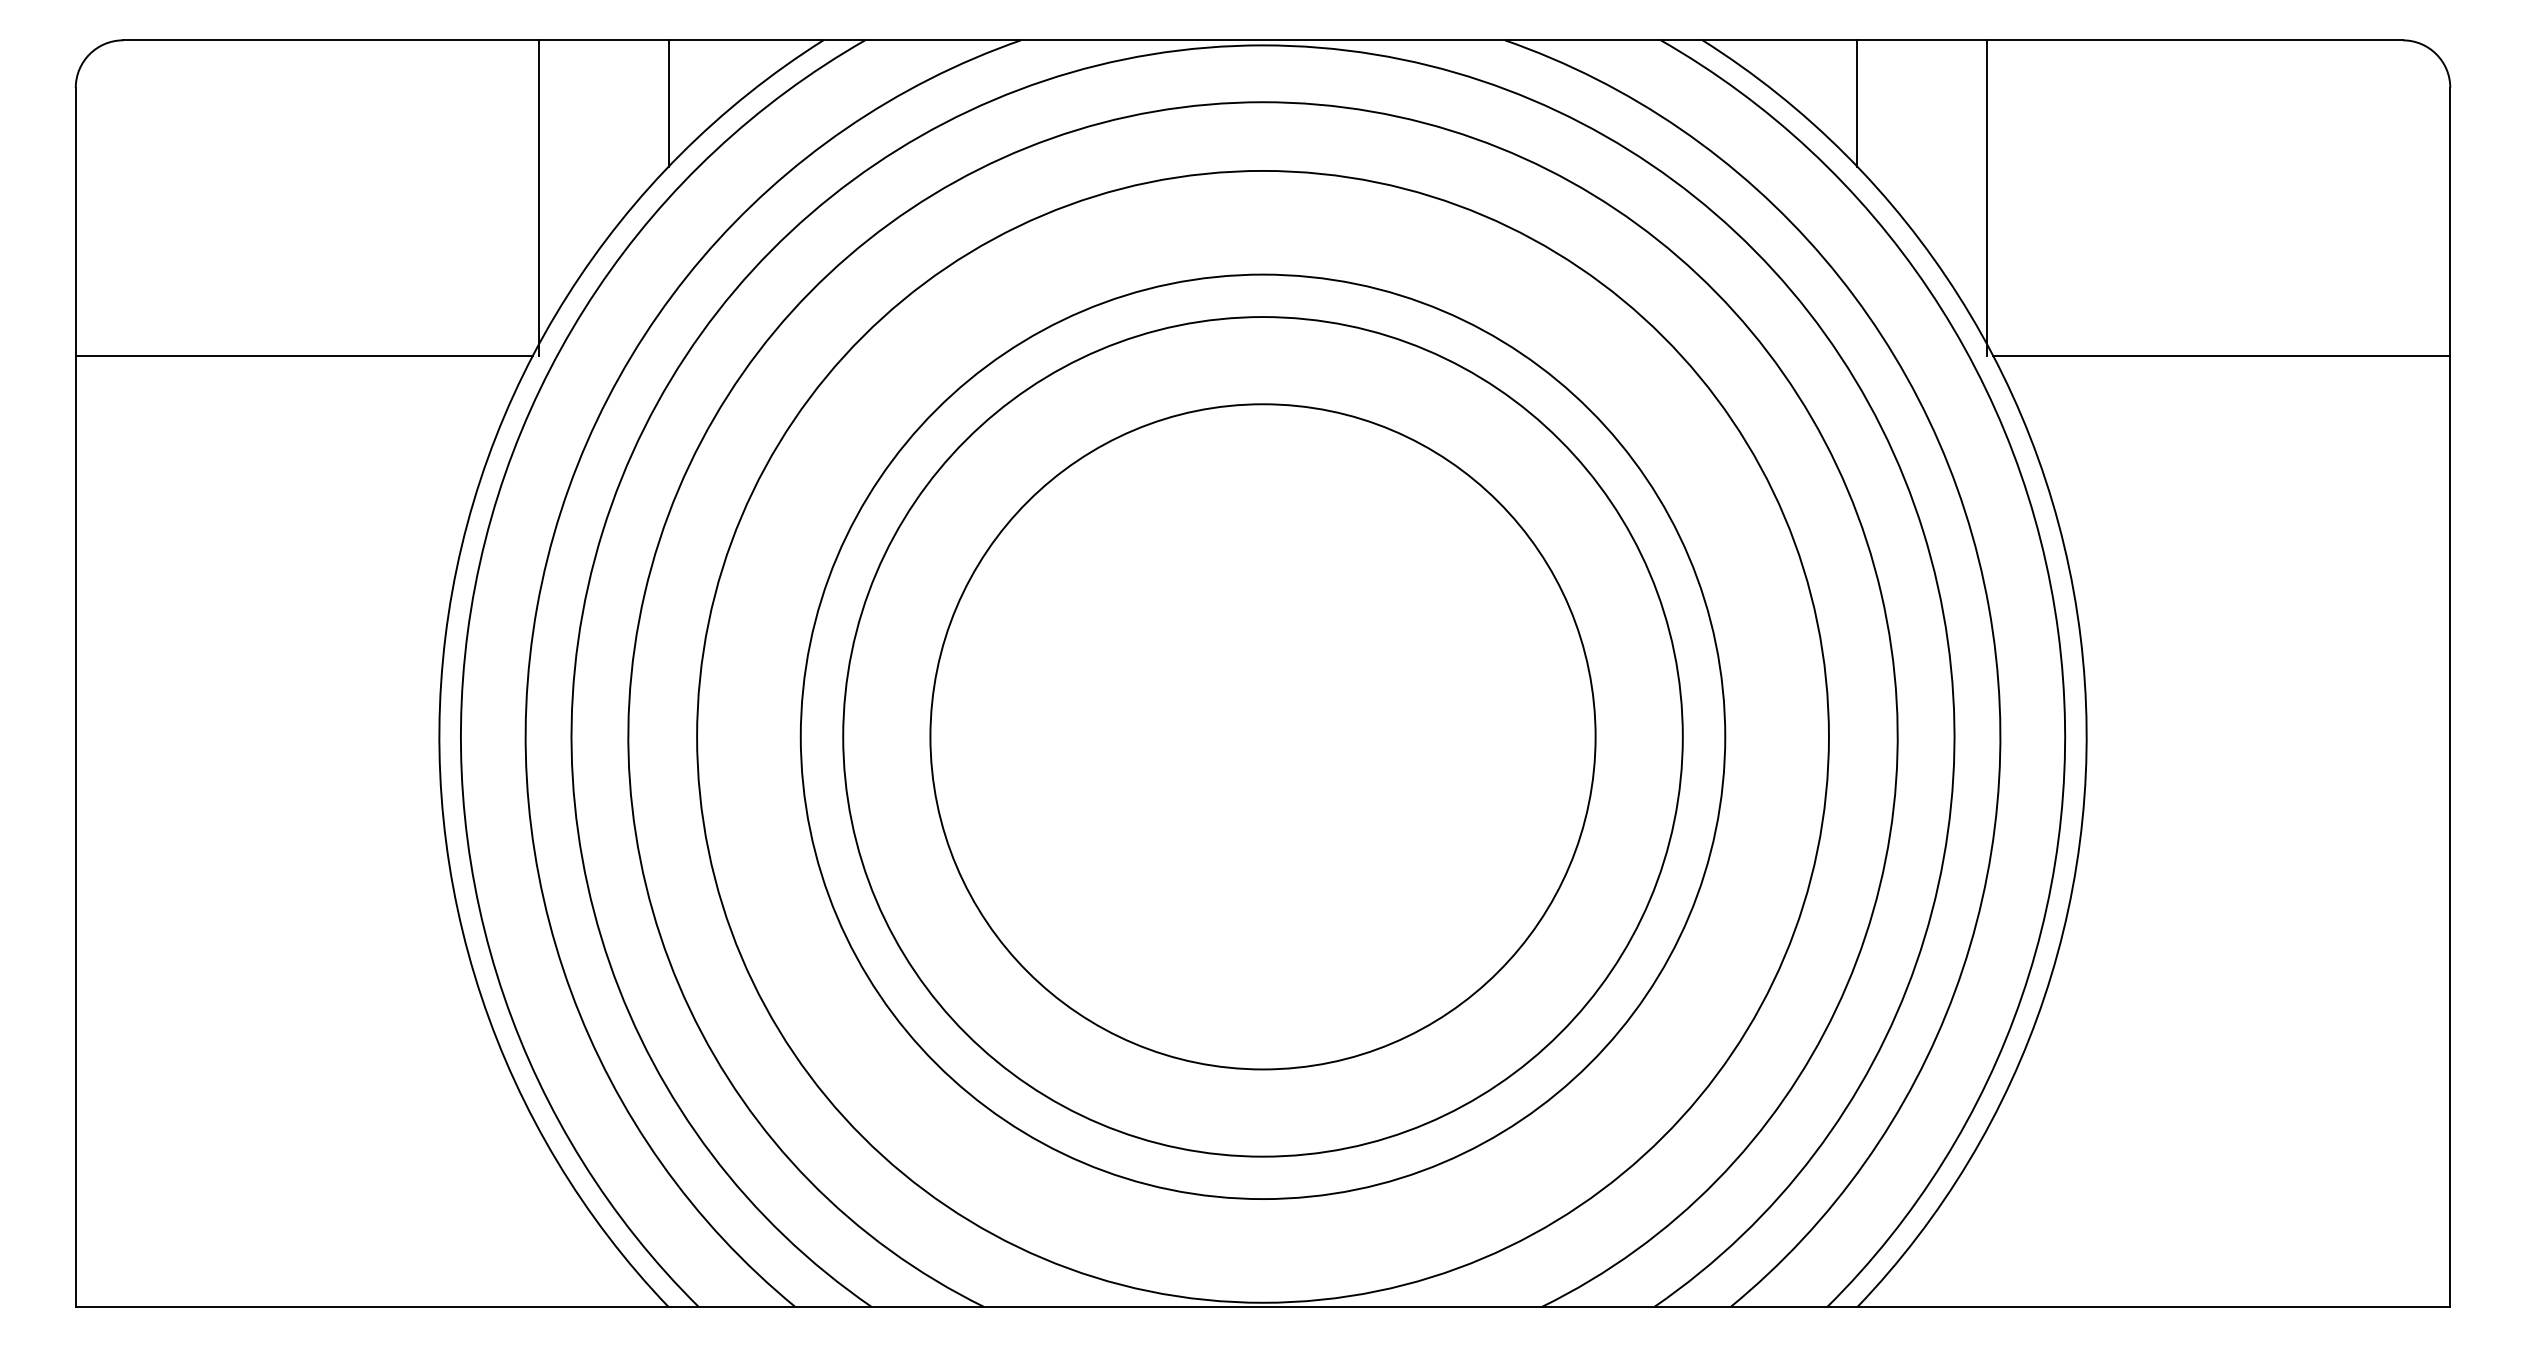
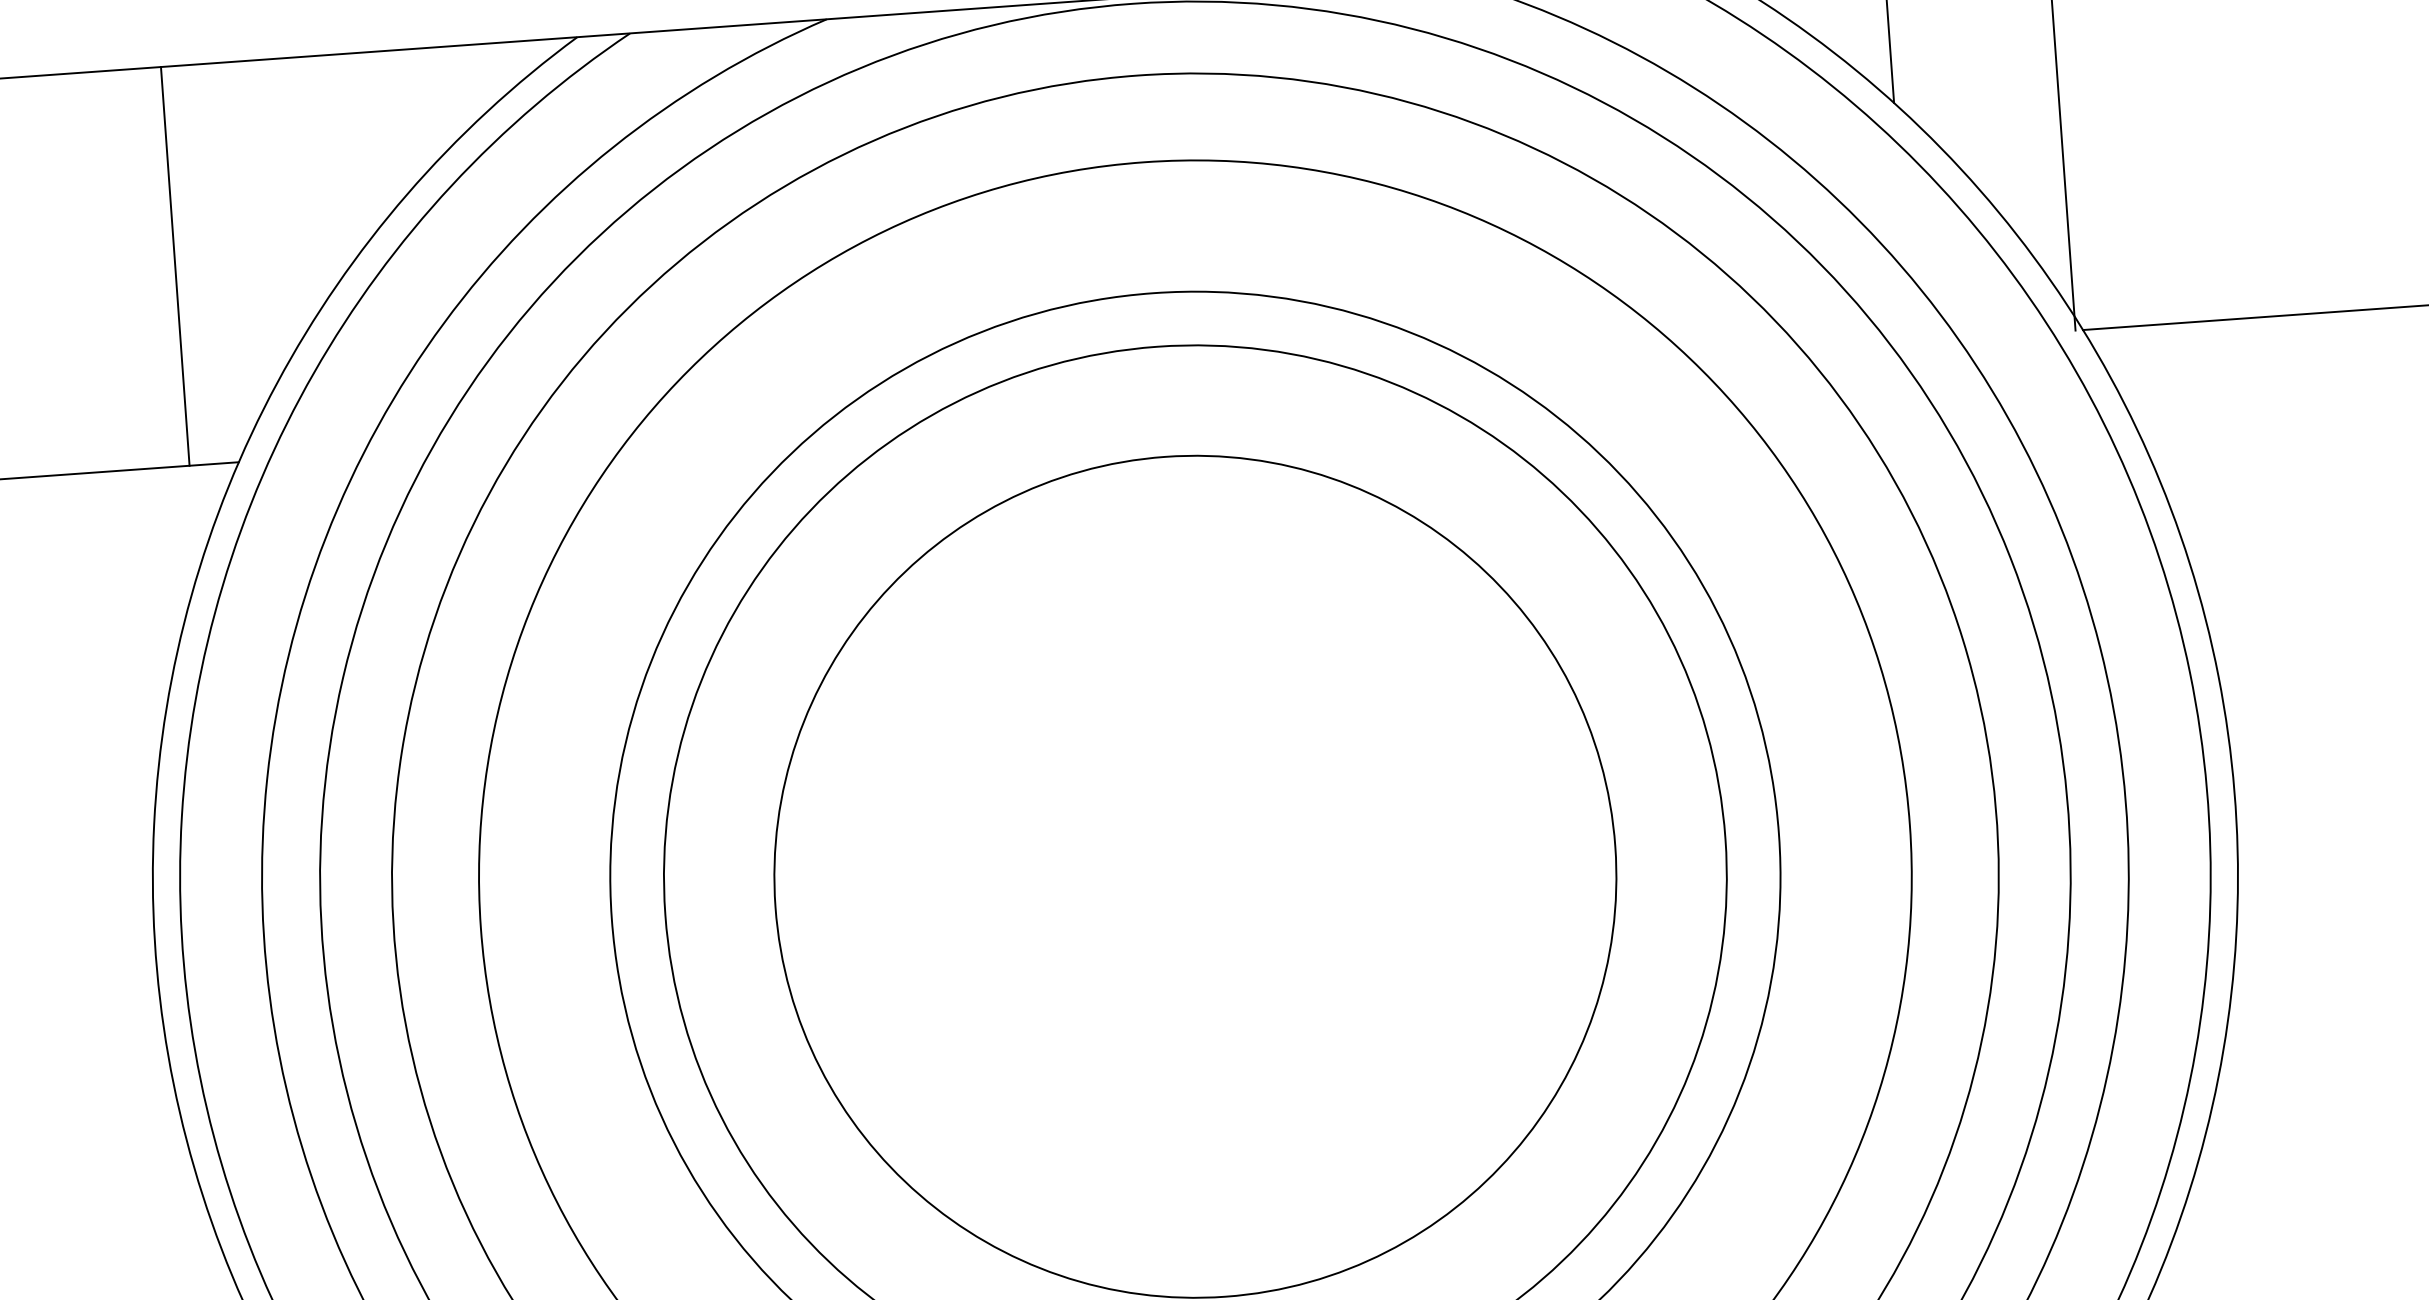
line: (668, 103) -> (387, 130), removed
line: (538, 198) -> (175, 266), moved

